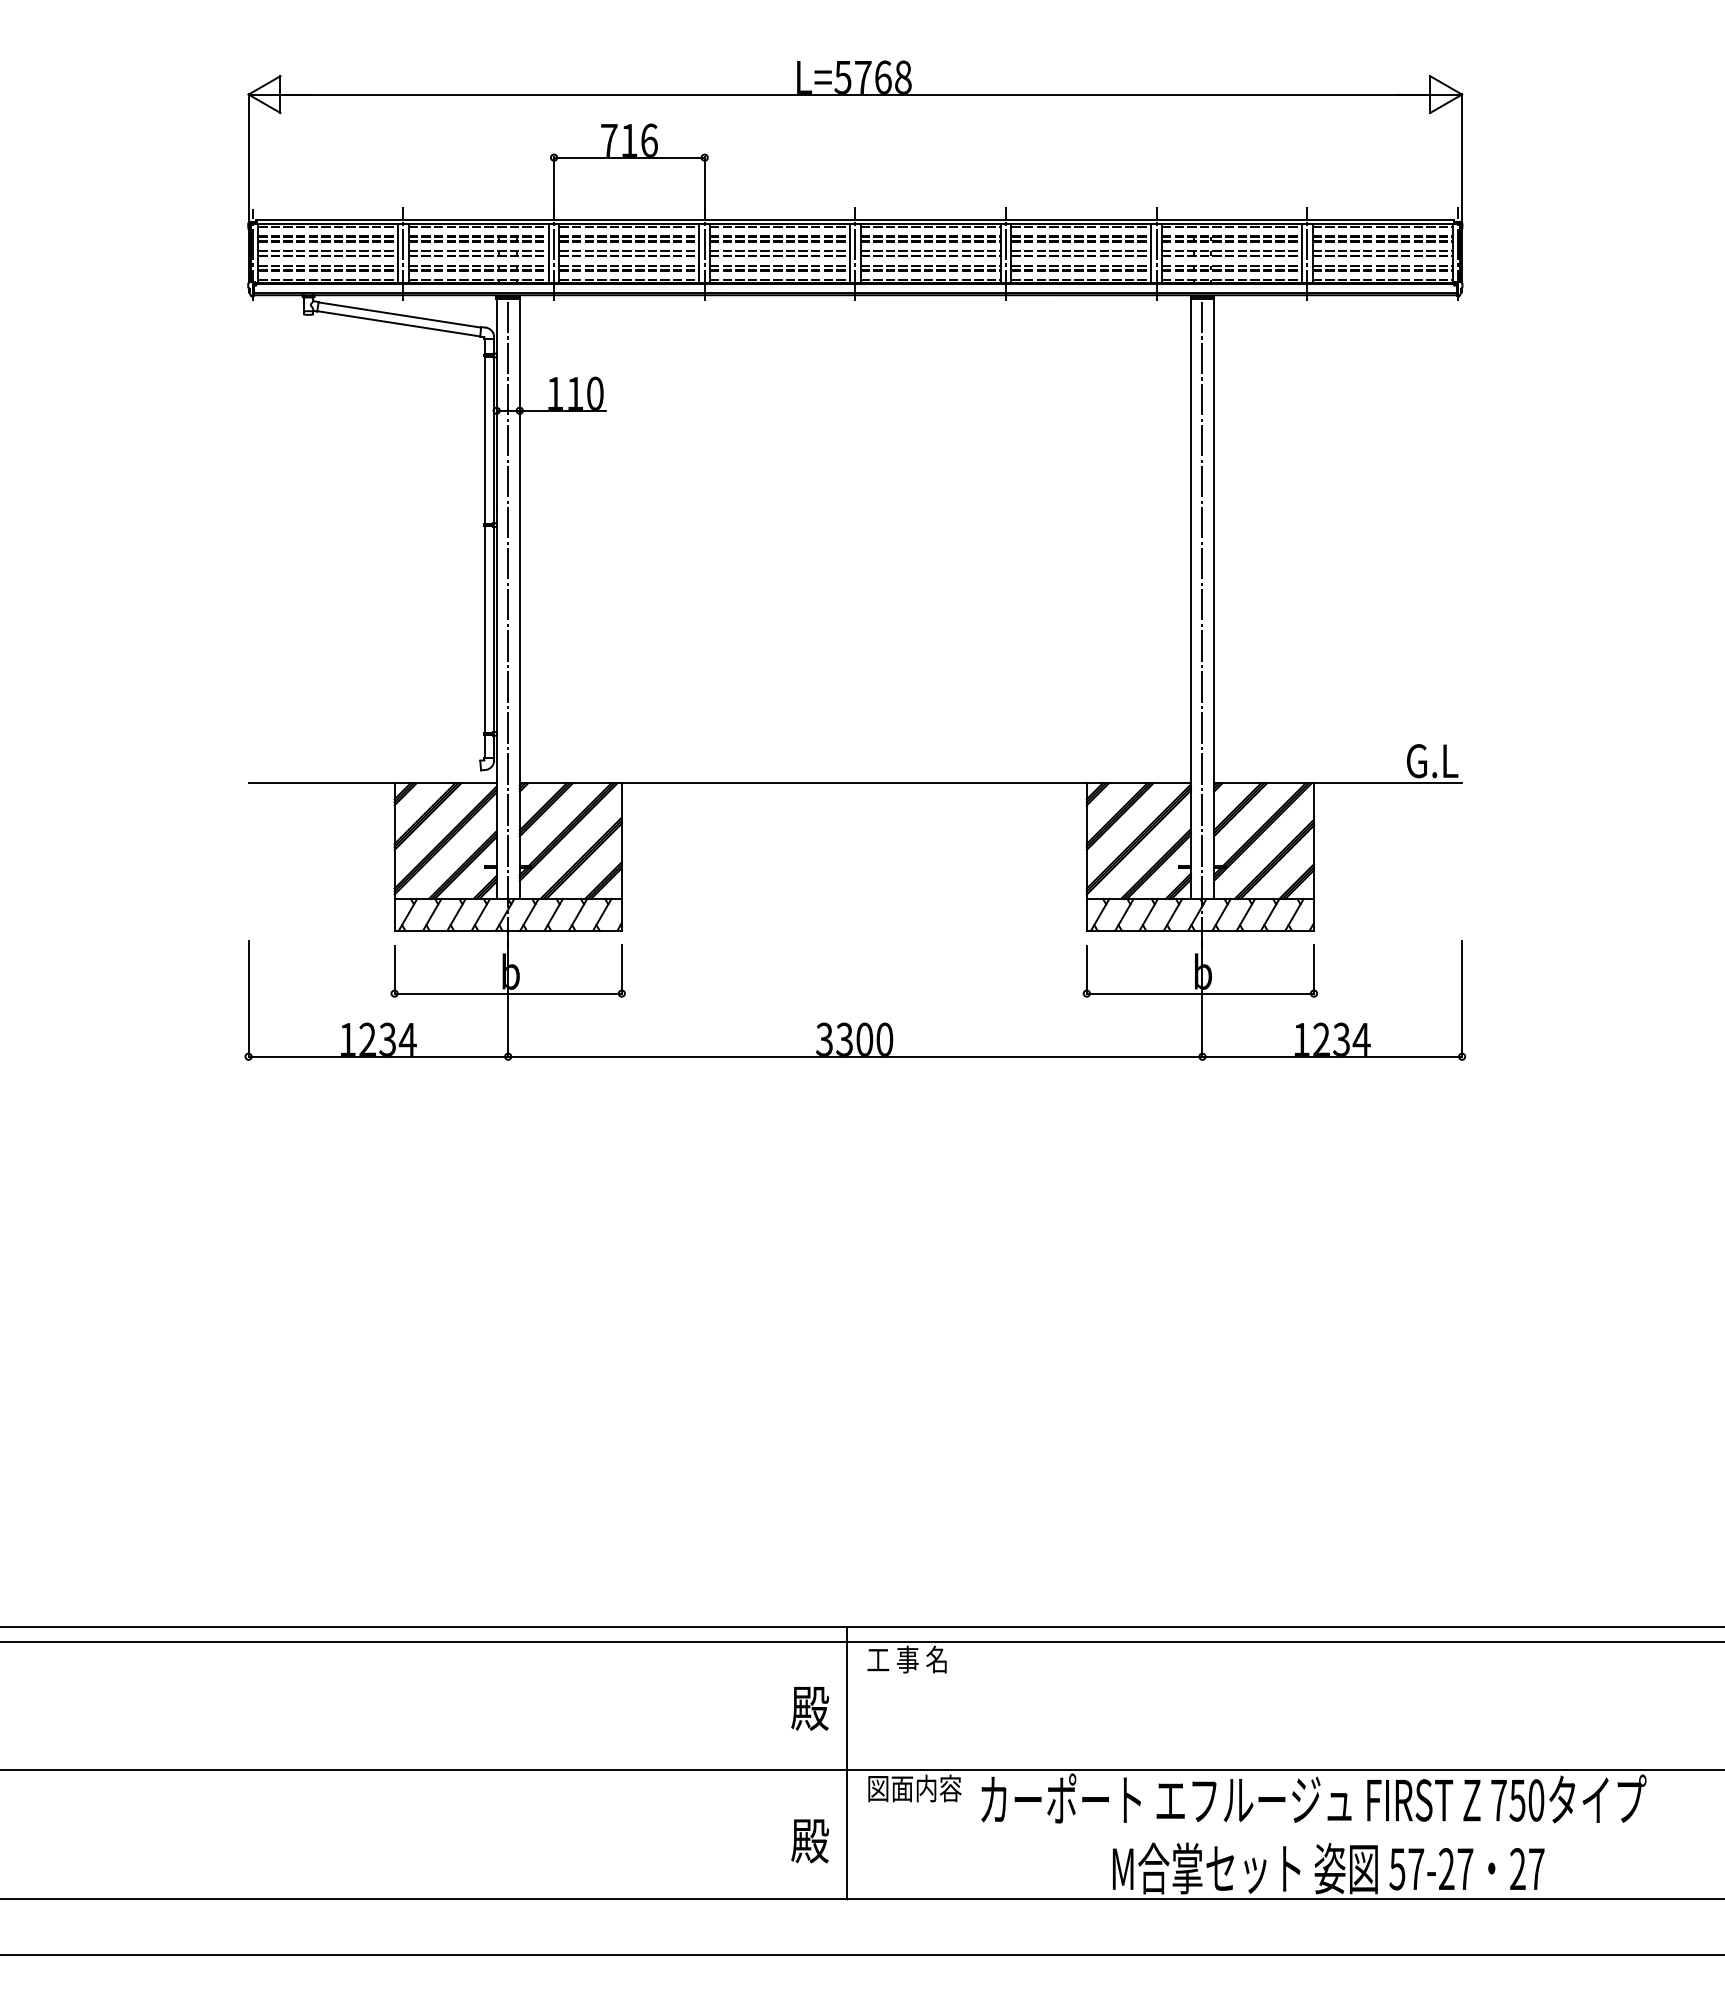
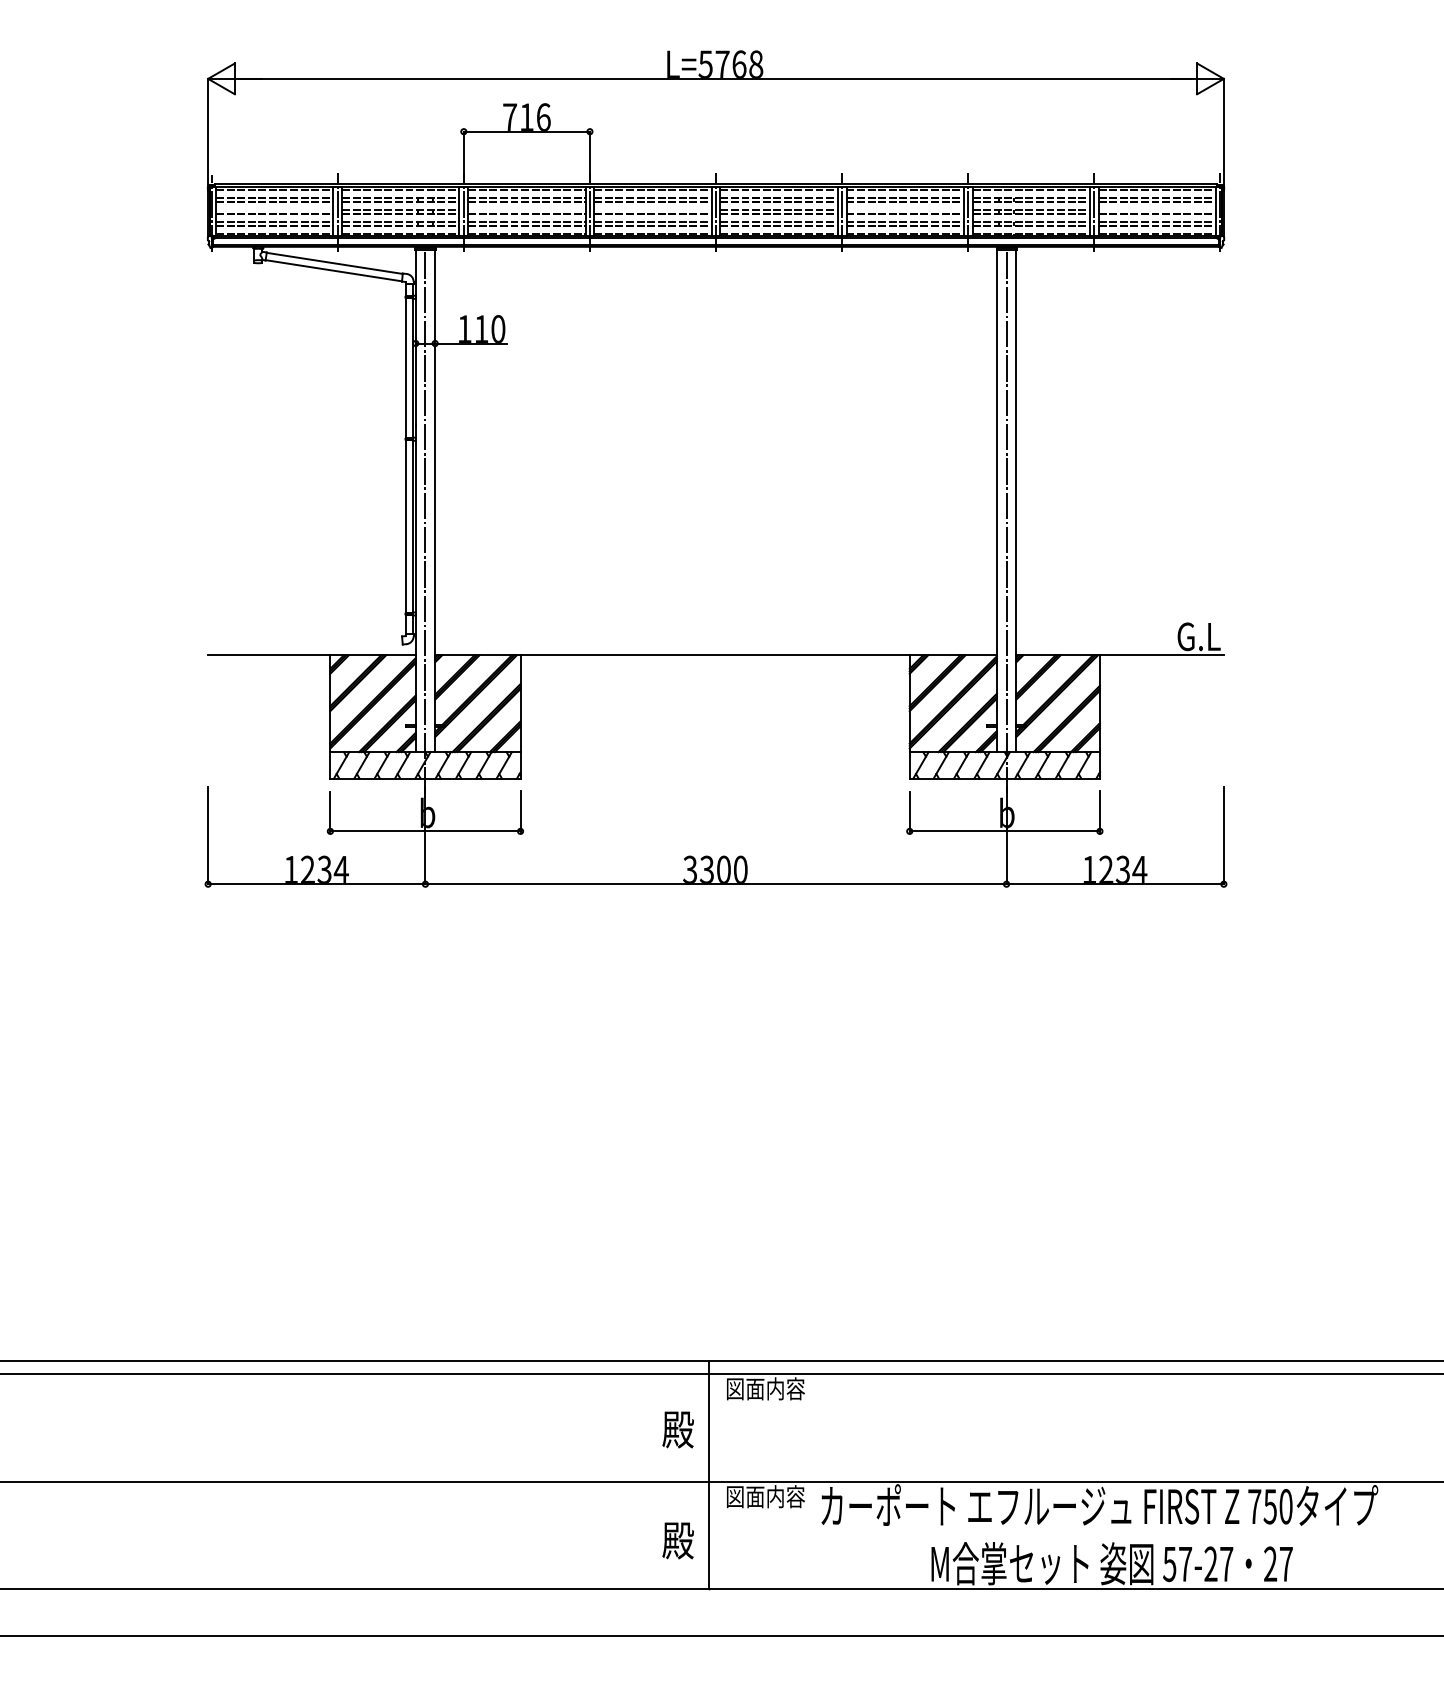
line: (328, 251) -> (275, 210), removed
line: (629, 251) -> (526, 210), removed
line: (779, 251) -> (652, 210), removed
line: (1081, 251) -> (905, 210), removed
line: (1382, 251) -> (1157, 210), removed
text: (914, 1659) -> (765, 1388), 工 事 名 -> 図面内容

